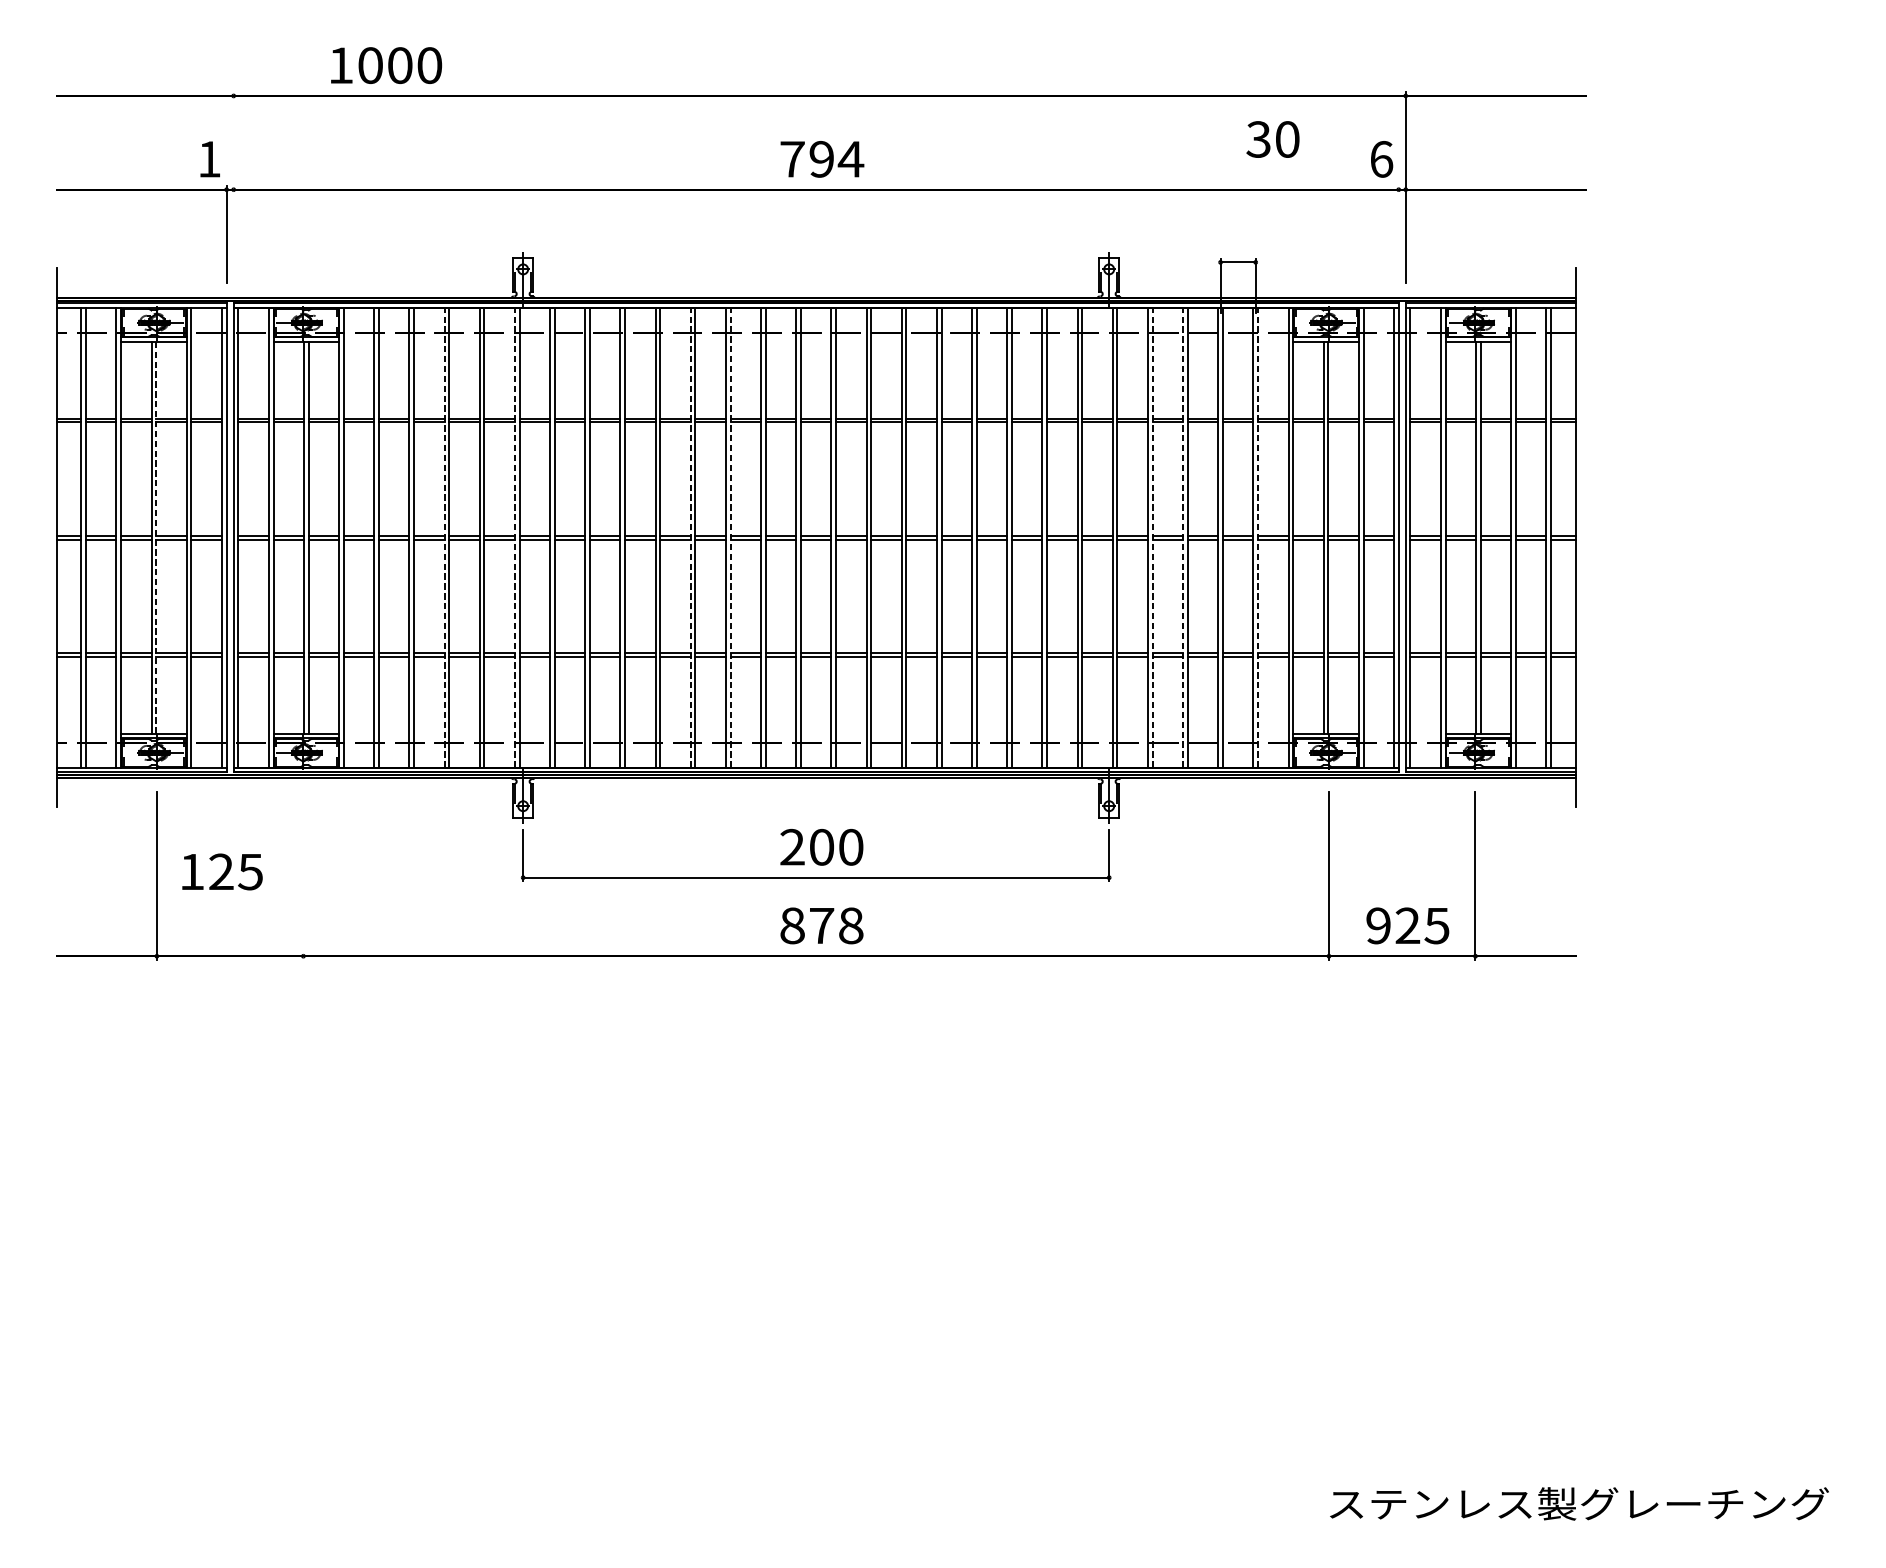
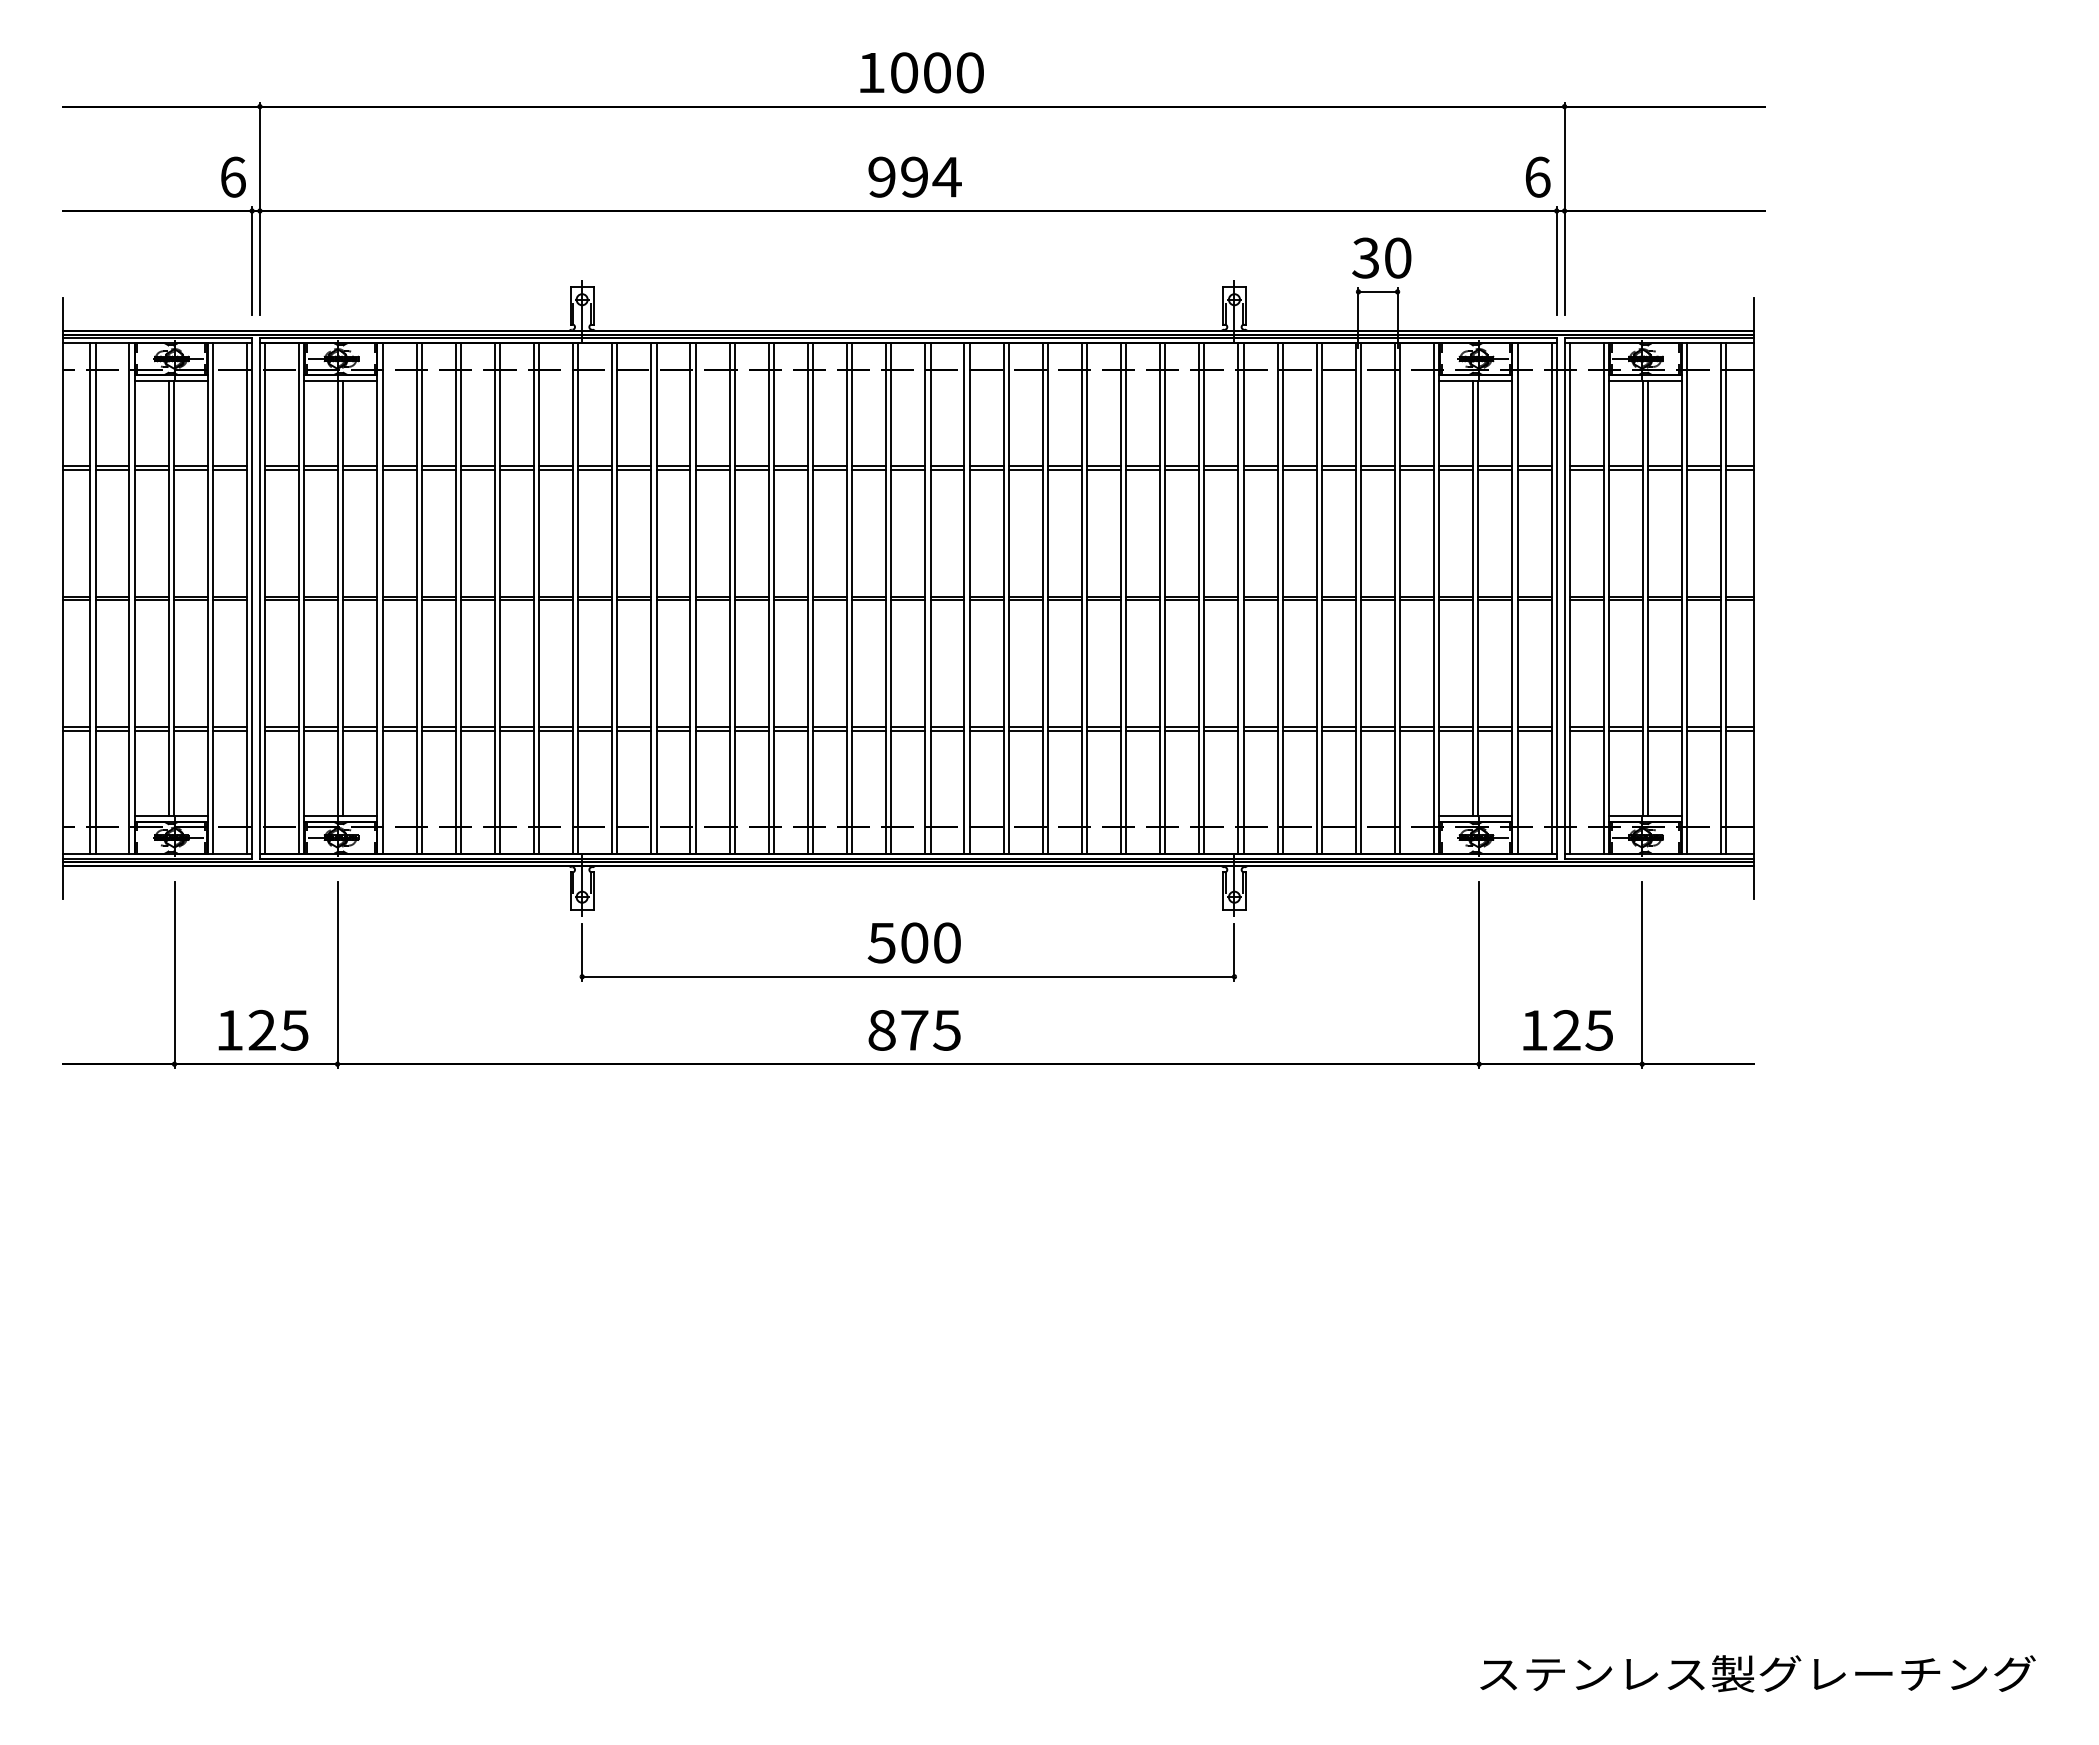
text: (385, 65) -> (921, 72), moved
text: (1272, 138) -> (1381, 257), moved
text: (209, 158) -> (233, 176), 1 -> 6
text: (792, 158) -> (881, 176), 794 -> 994
line: (233, 187) -> (259, 208), added
line: (1398, 235) -> (1556, 261), added
line: (156, 537) -> (173, 598), dashed -> solid
line: (444, 537) -> (494, 598), dashed -> solid
line: (515, 537) -> (573, 598), dashed -> solid
line: (690, 537) -> (768, 598), dashed -> solid
line: (730, 537) -> (813, 598), dashed -> solid
line: (1152, 537) -> (1282, 598), dashed -> solid
line: (1182, 537) -> (1316, 598), dashed -> solid
line: (1258, 537) -> (1400, 598), dashed -> solid
text: (792, 846) -> (881, 942), 200 -> 500
text: (222, 871) -> (263, 1029), moved
line: (303, 875) -> (337, 974), added
text: (850, 925) -> (946, 1030), 878 -> 875
text: (1377, 925) -> (1533, 1030), 925 -> 125

